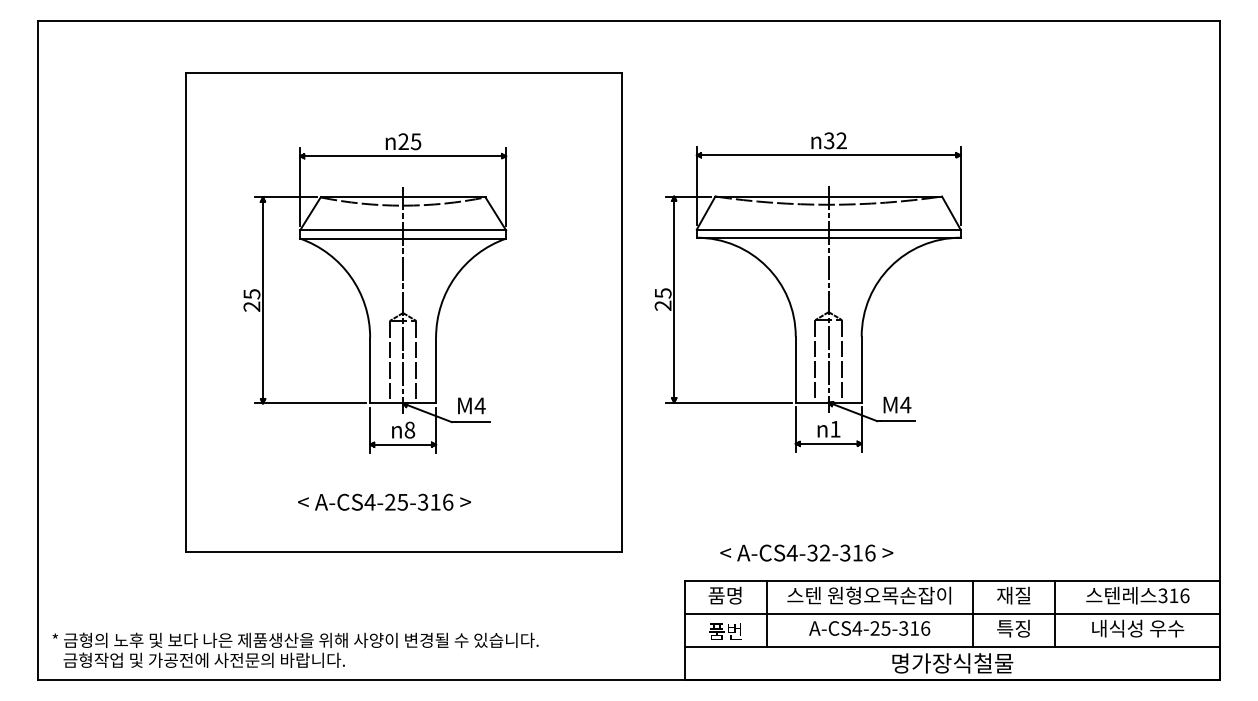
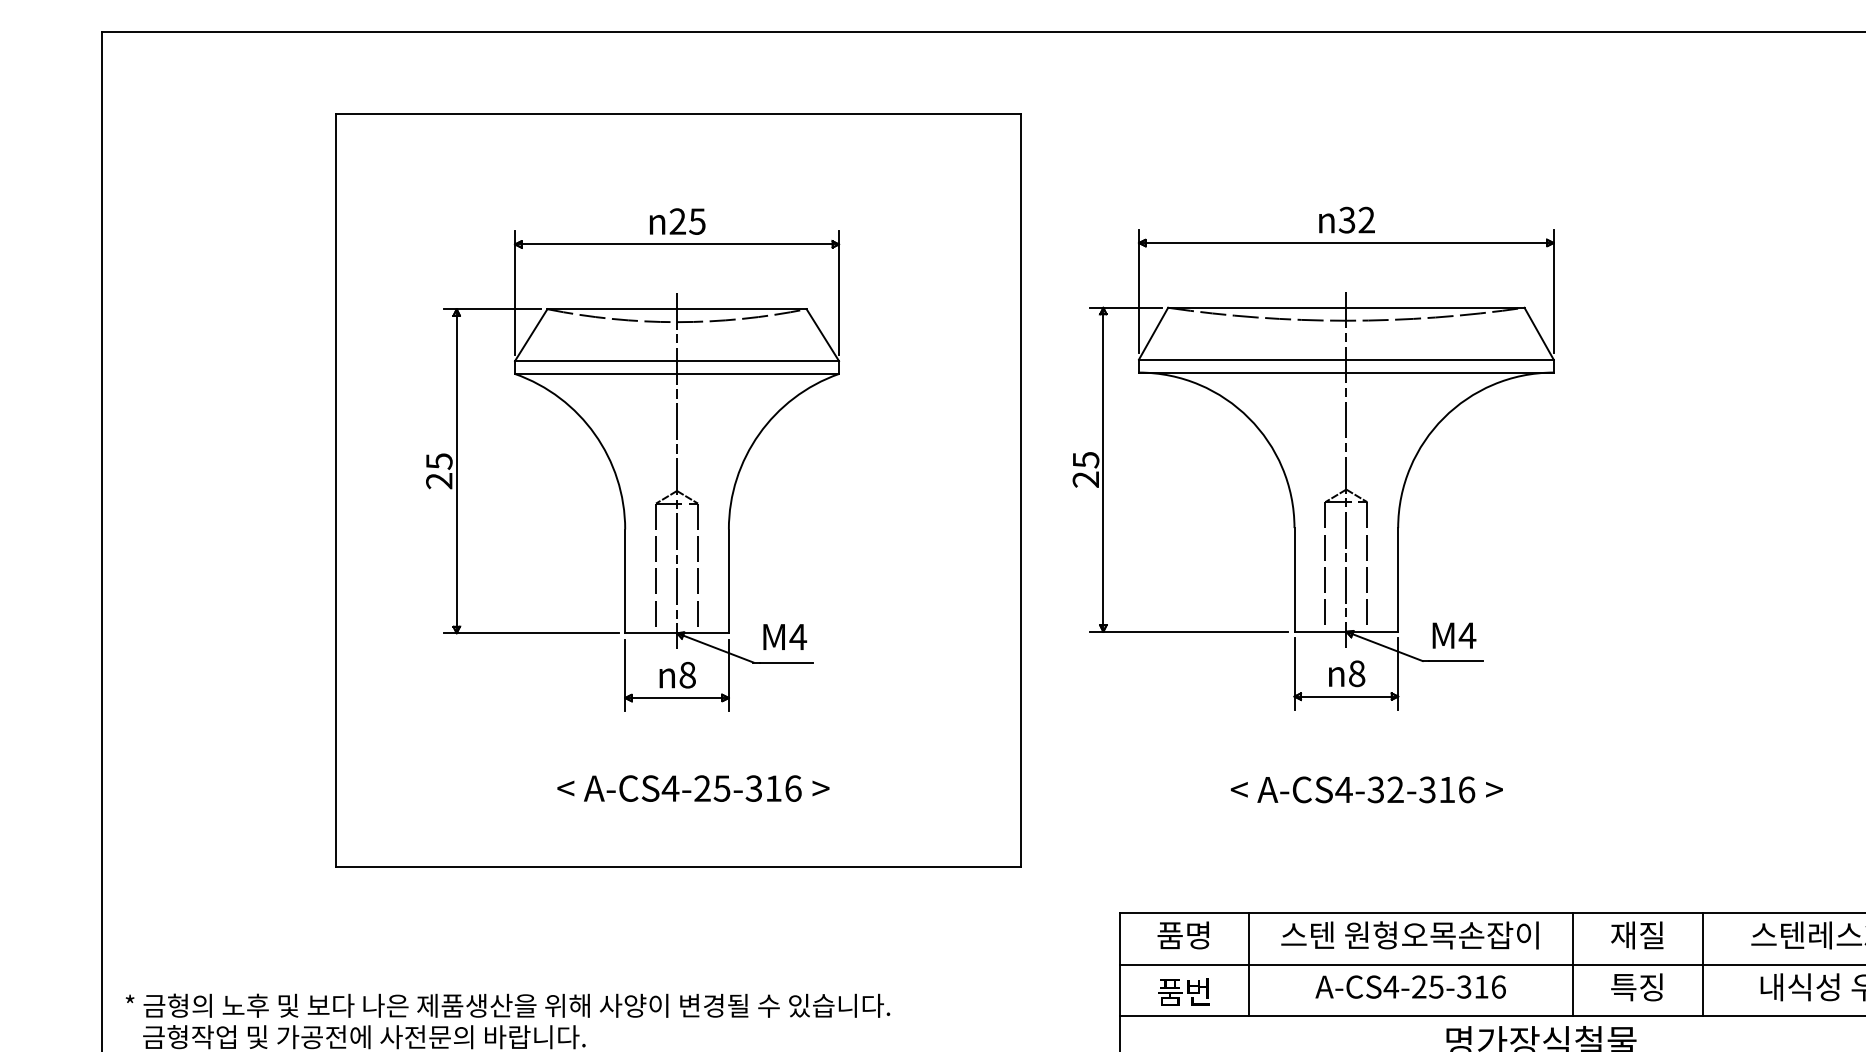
text: (835, 428) -> (1356, 672), 1 -> 8
text: (384, 501) -> (693, 787), moved
text: (806, 552) -> (1366, 788), moved

